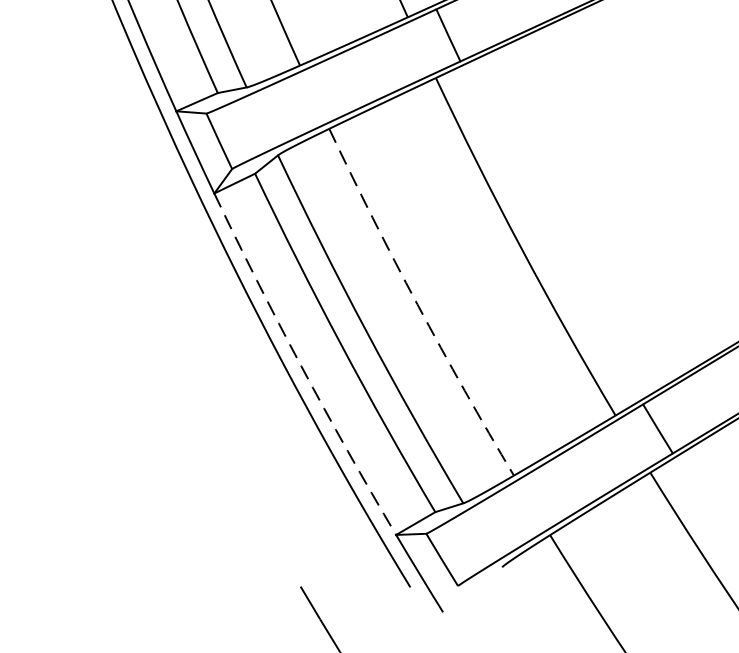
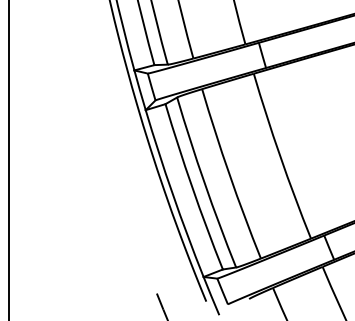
arc: (417, 304) -> (229, 174), dashed -> solid
arc: (300, 366) -> (172, 194), dashed -> solid

